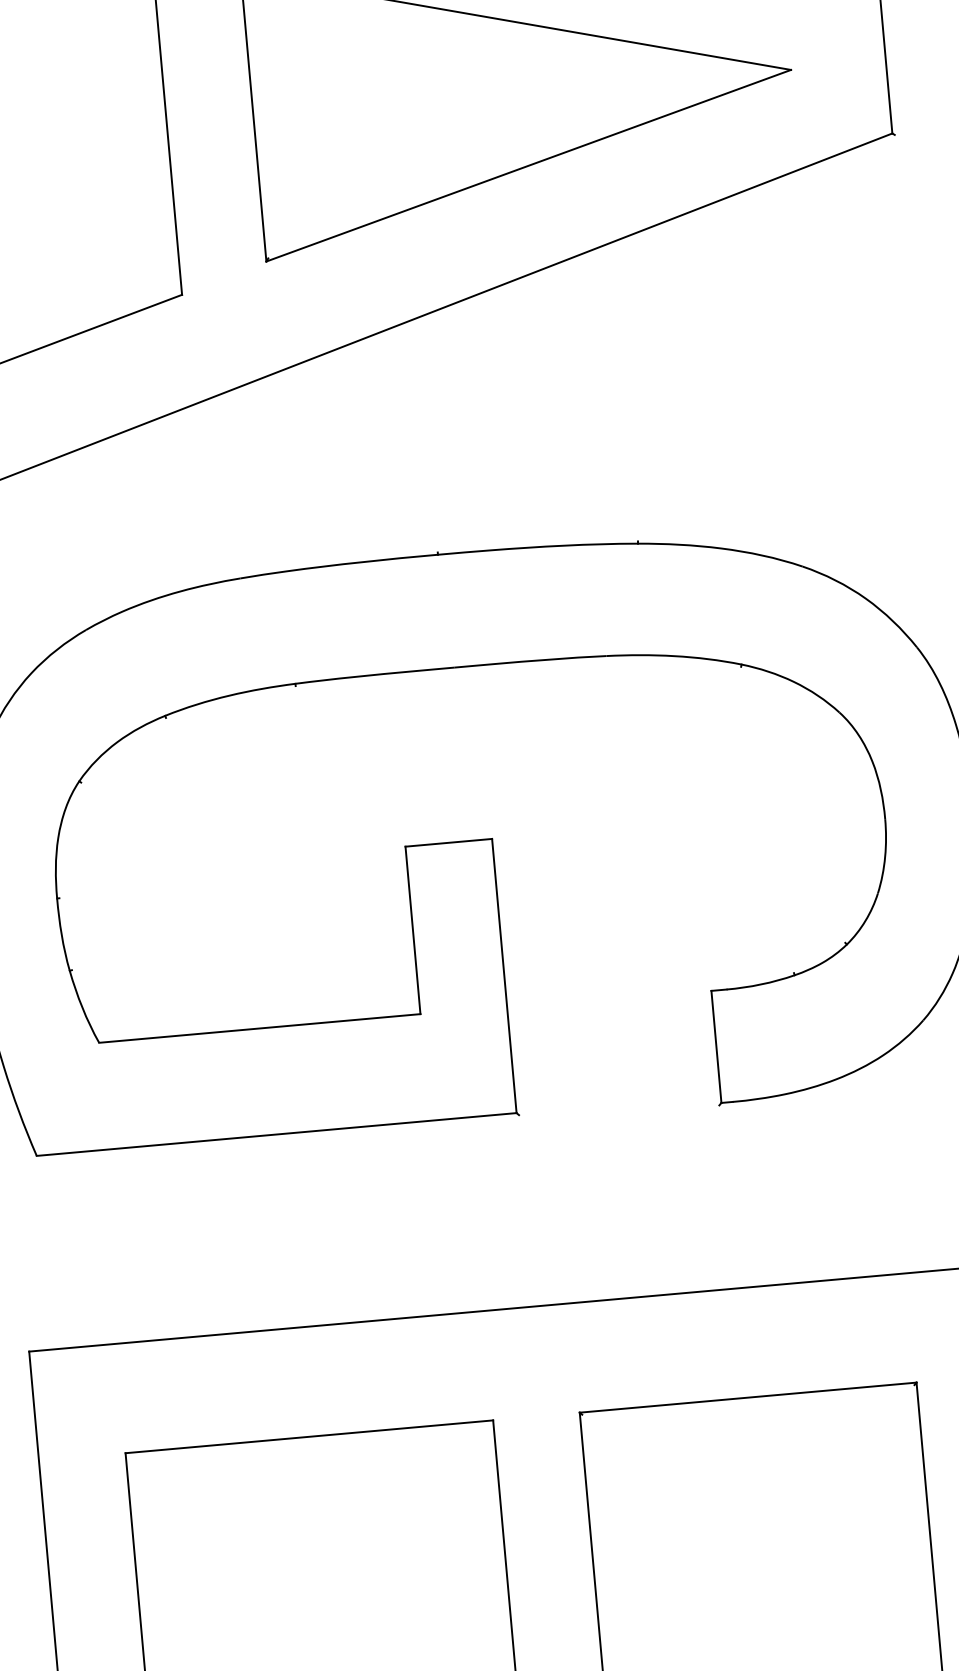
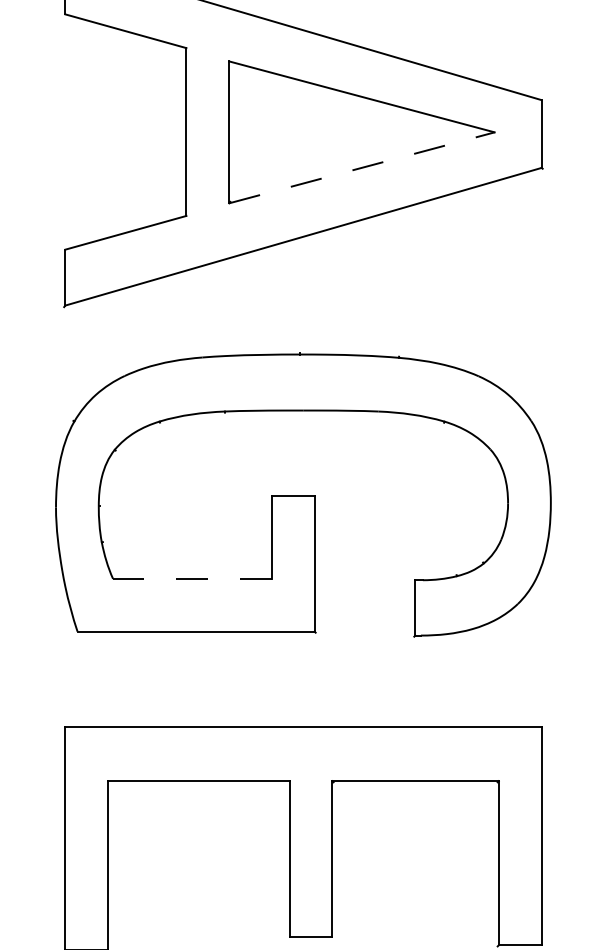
line: (529, 164) -> (362, 167), solid -> dashed
line: (257, 1027) -> (191, 578), solid -> dashed

